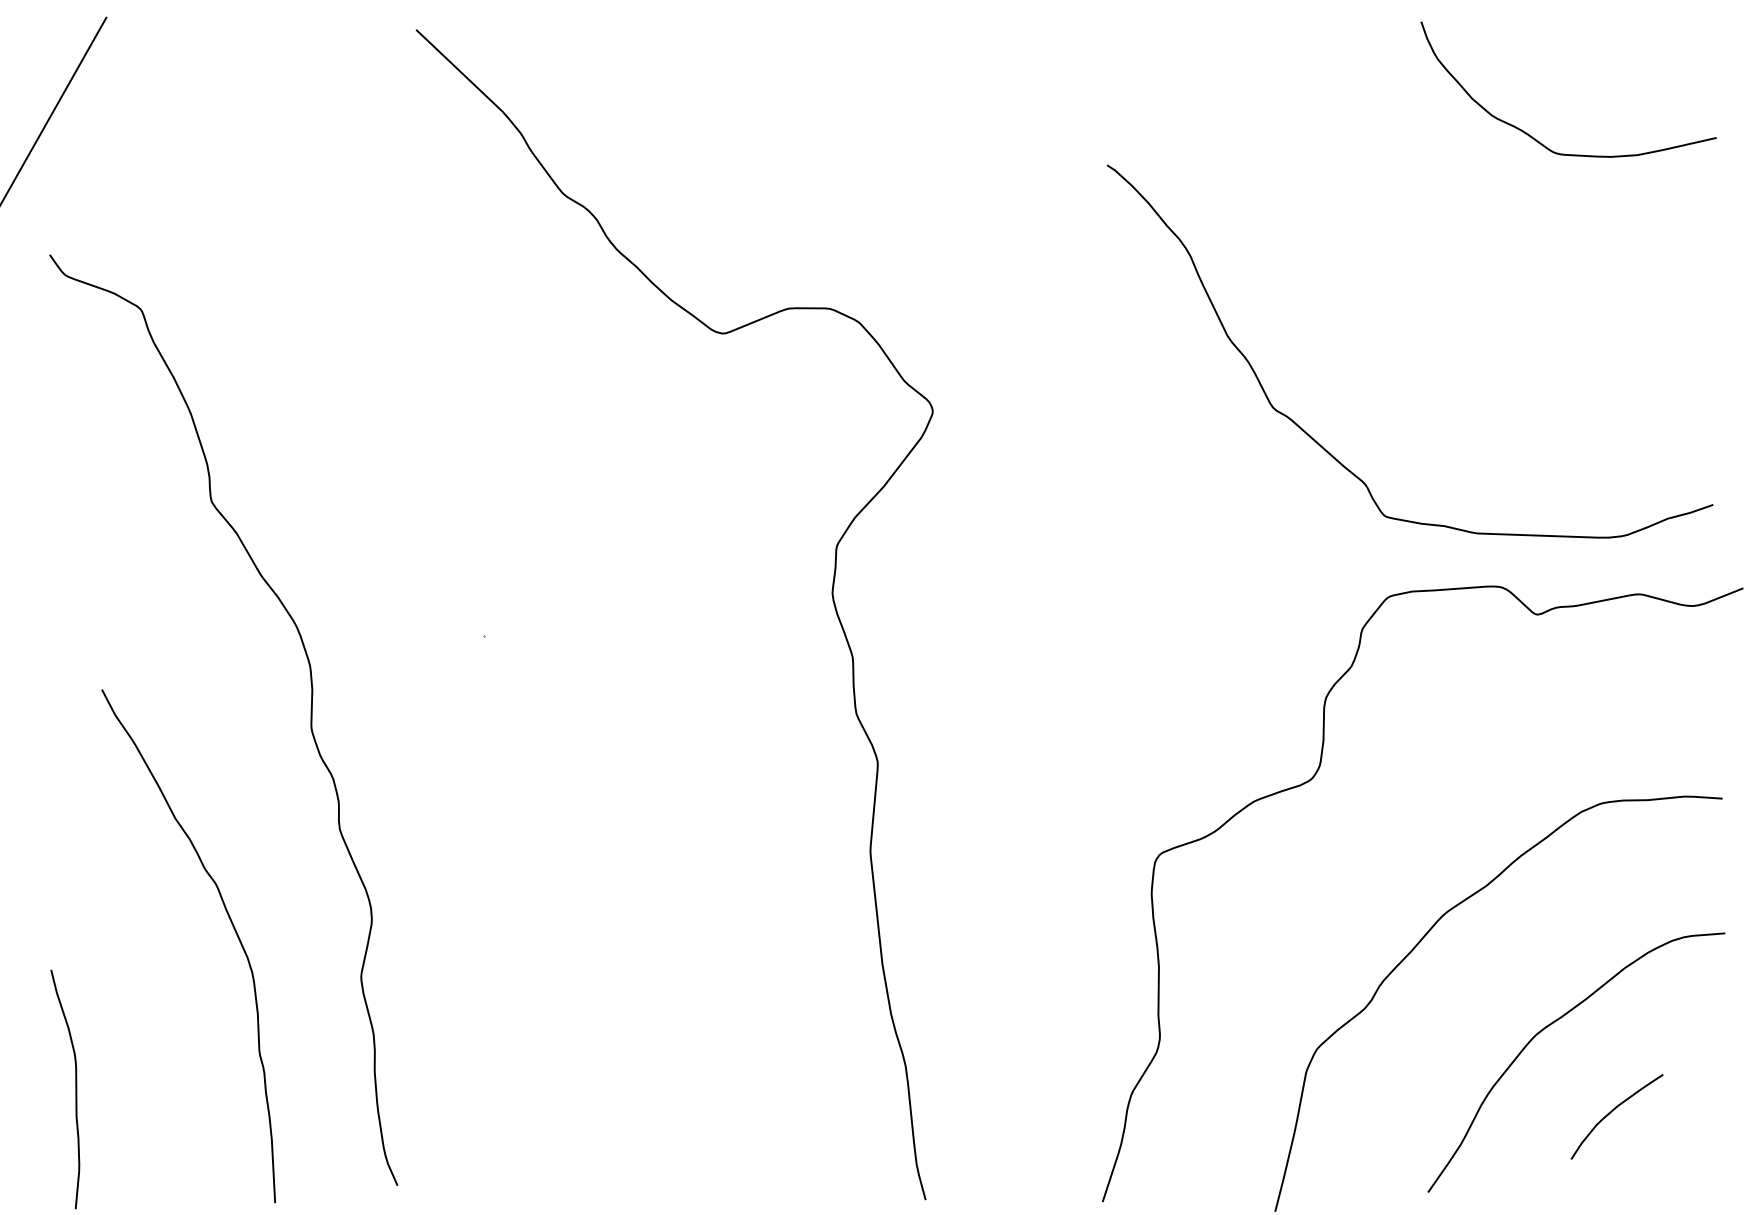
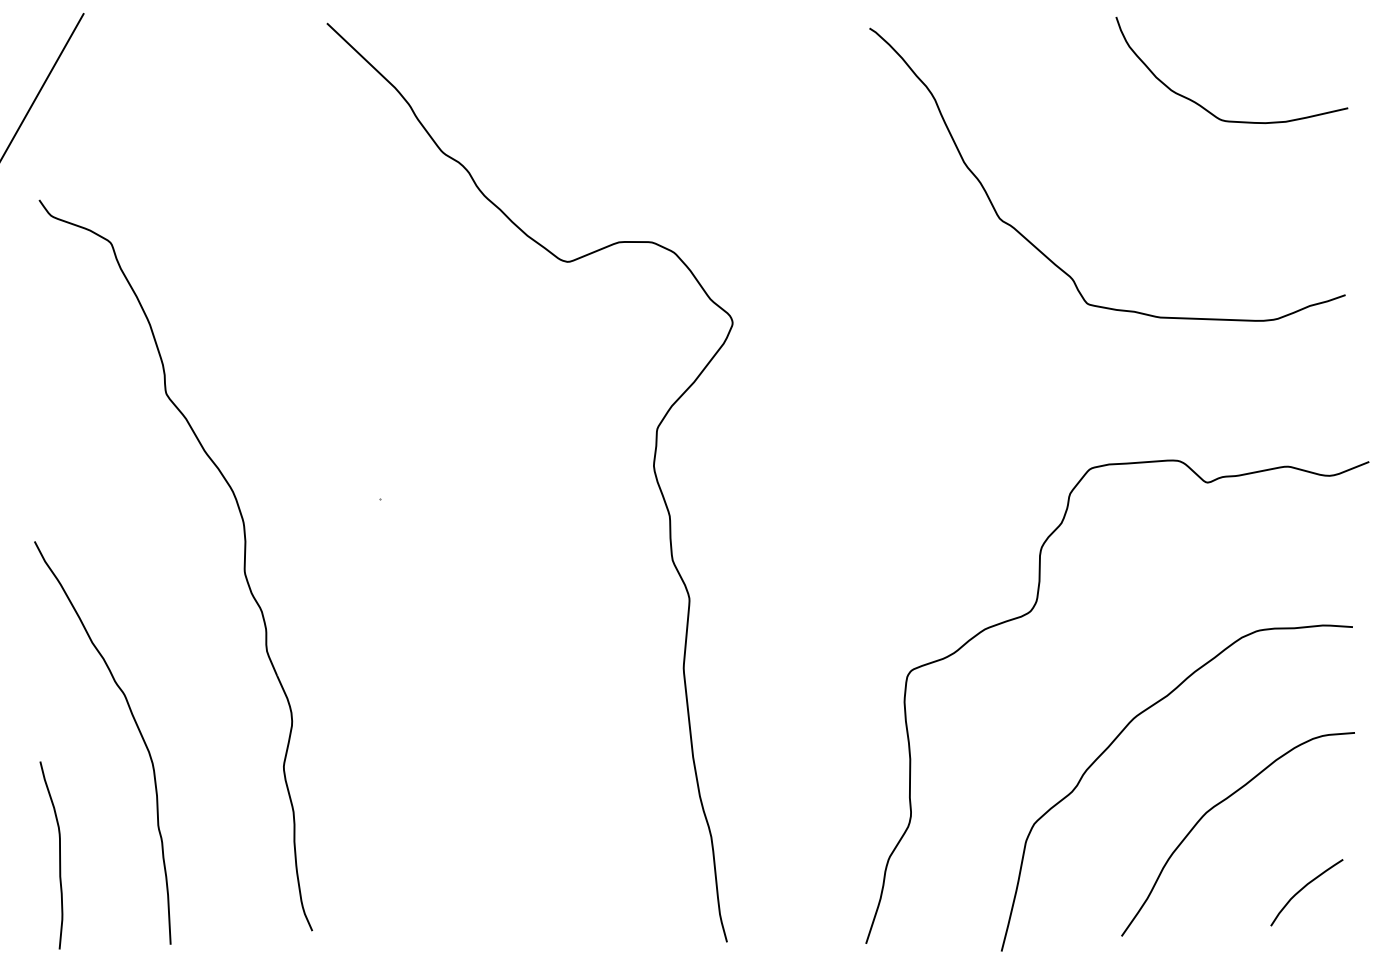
curve: (1325, 448) -> (1041, 250), moved
curve: (231, 924) -> (136, 725), moved
curve: (1613, 1111) -> (1304, 888), moved

